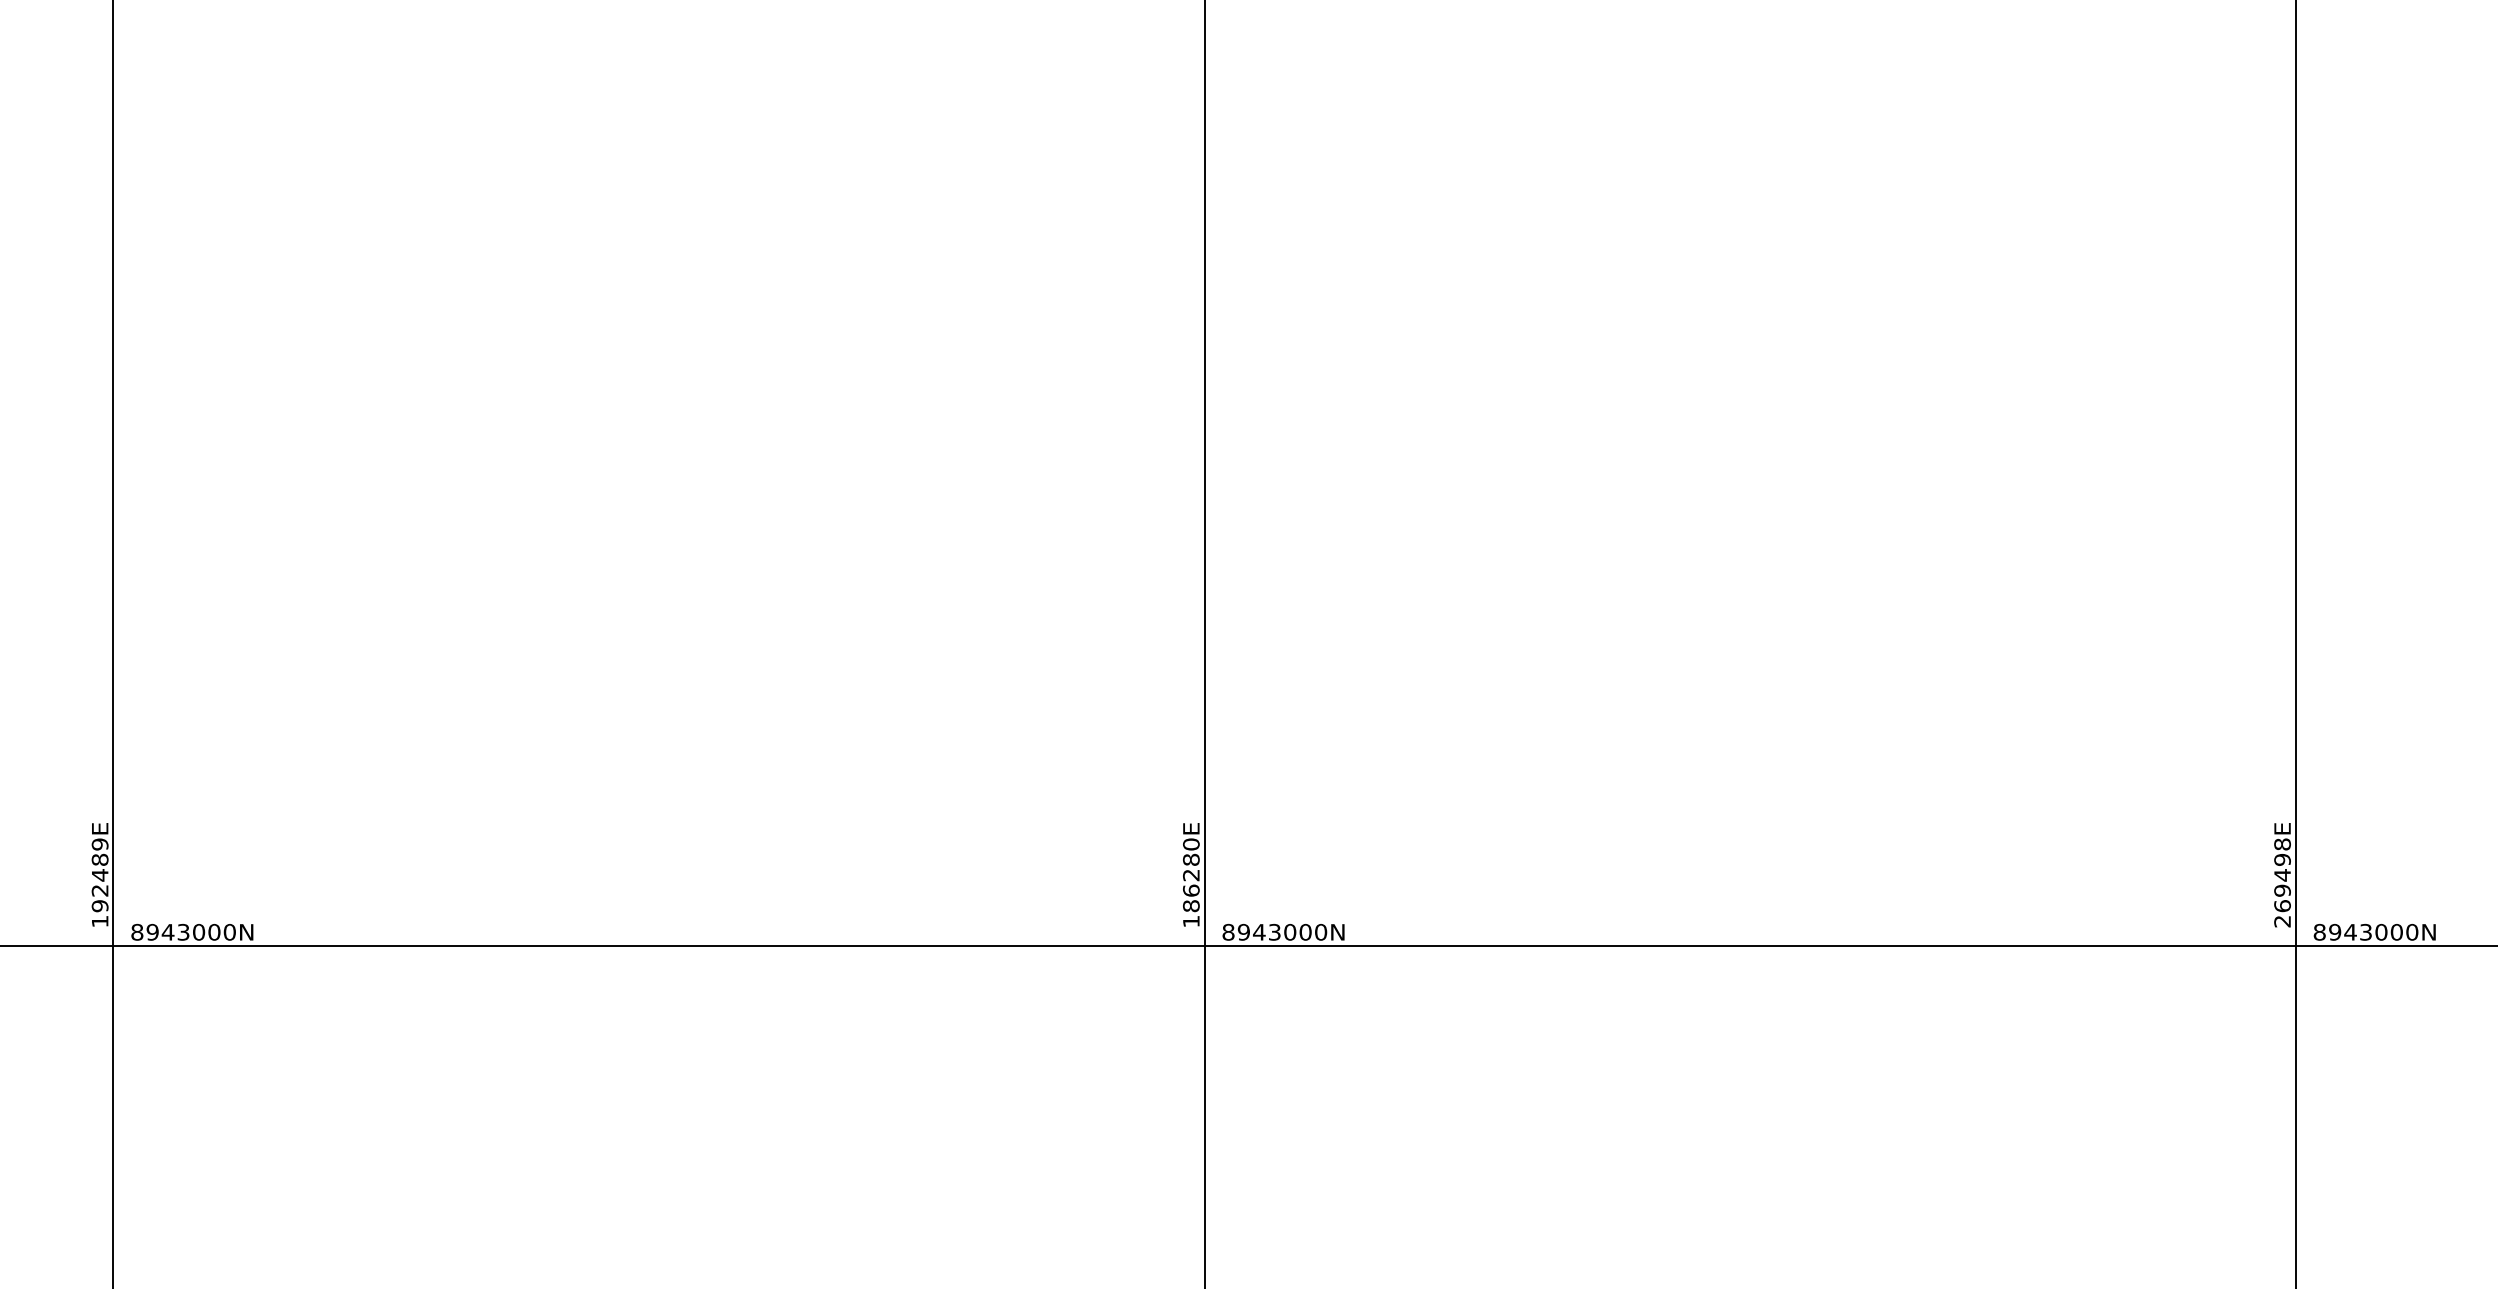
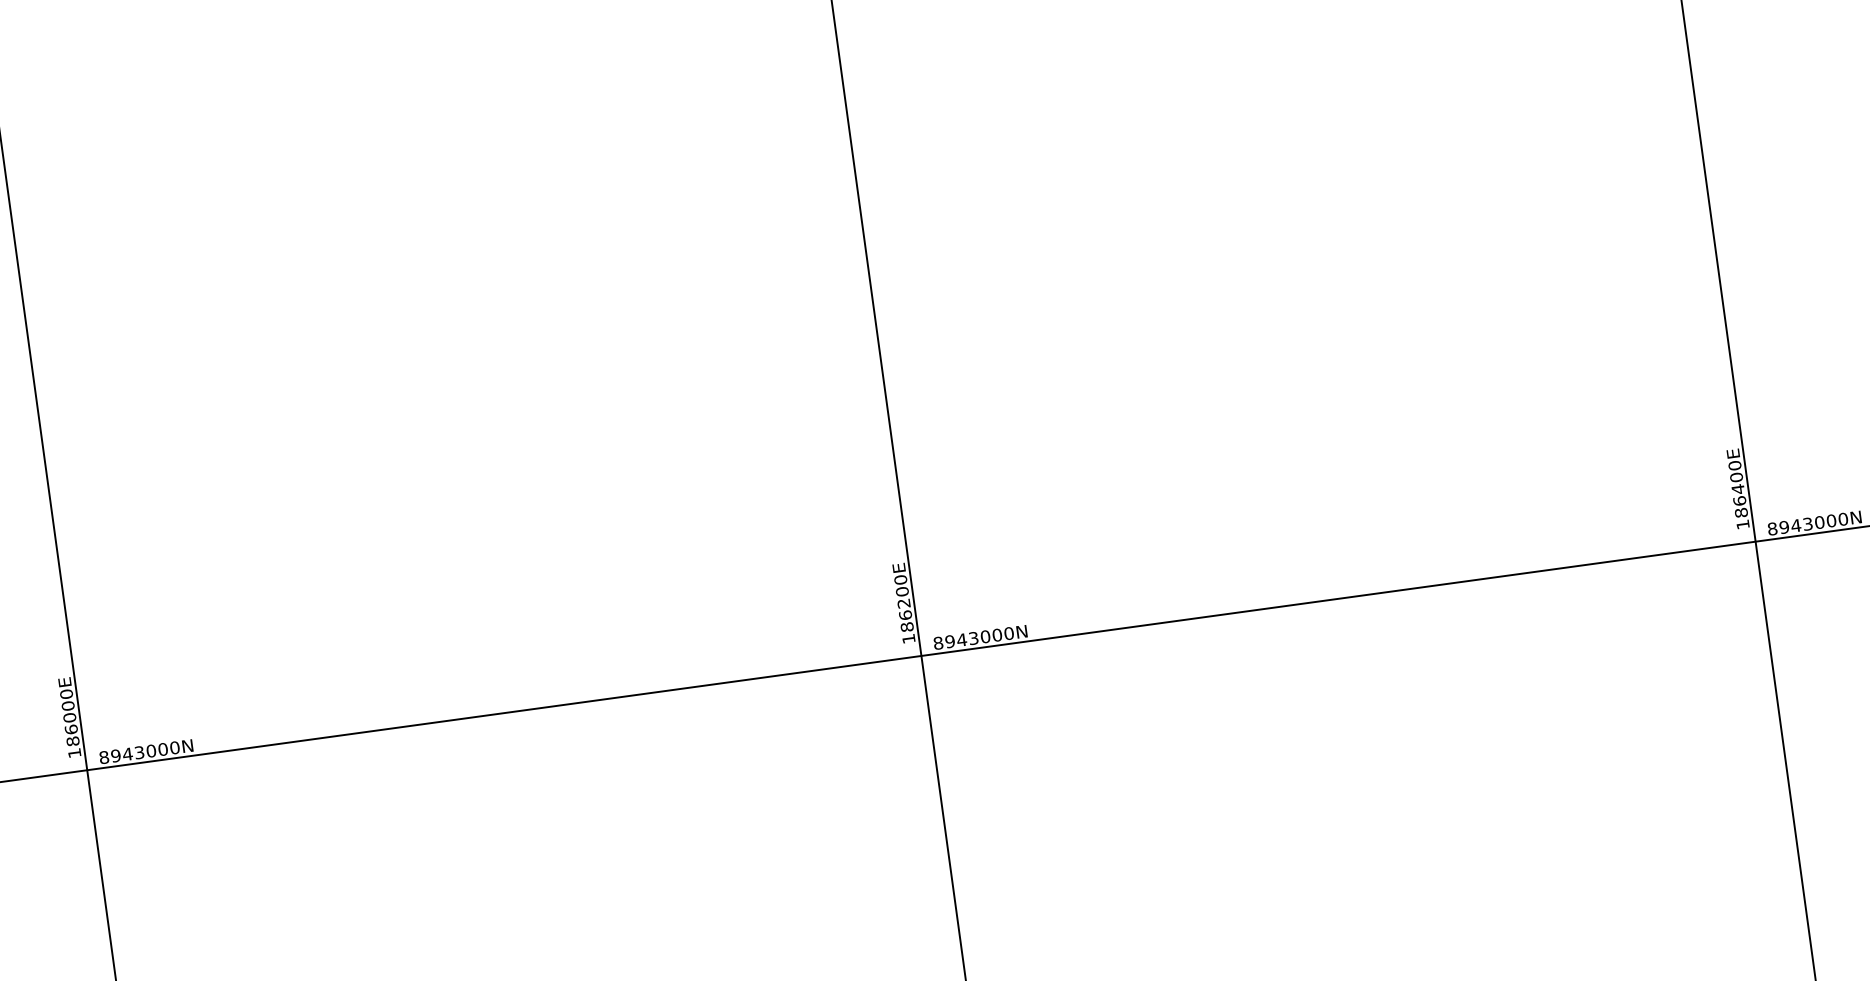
text: (1191, 859) -> (902, 591), 186280E -> 186200E
text: (99, 875) -> (69, 718), 192489E -> 186000E
text: (2282, 882) -> (1738, 494), 269498E -> 186400E

